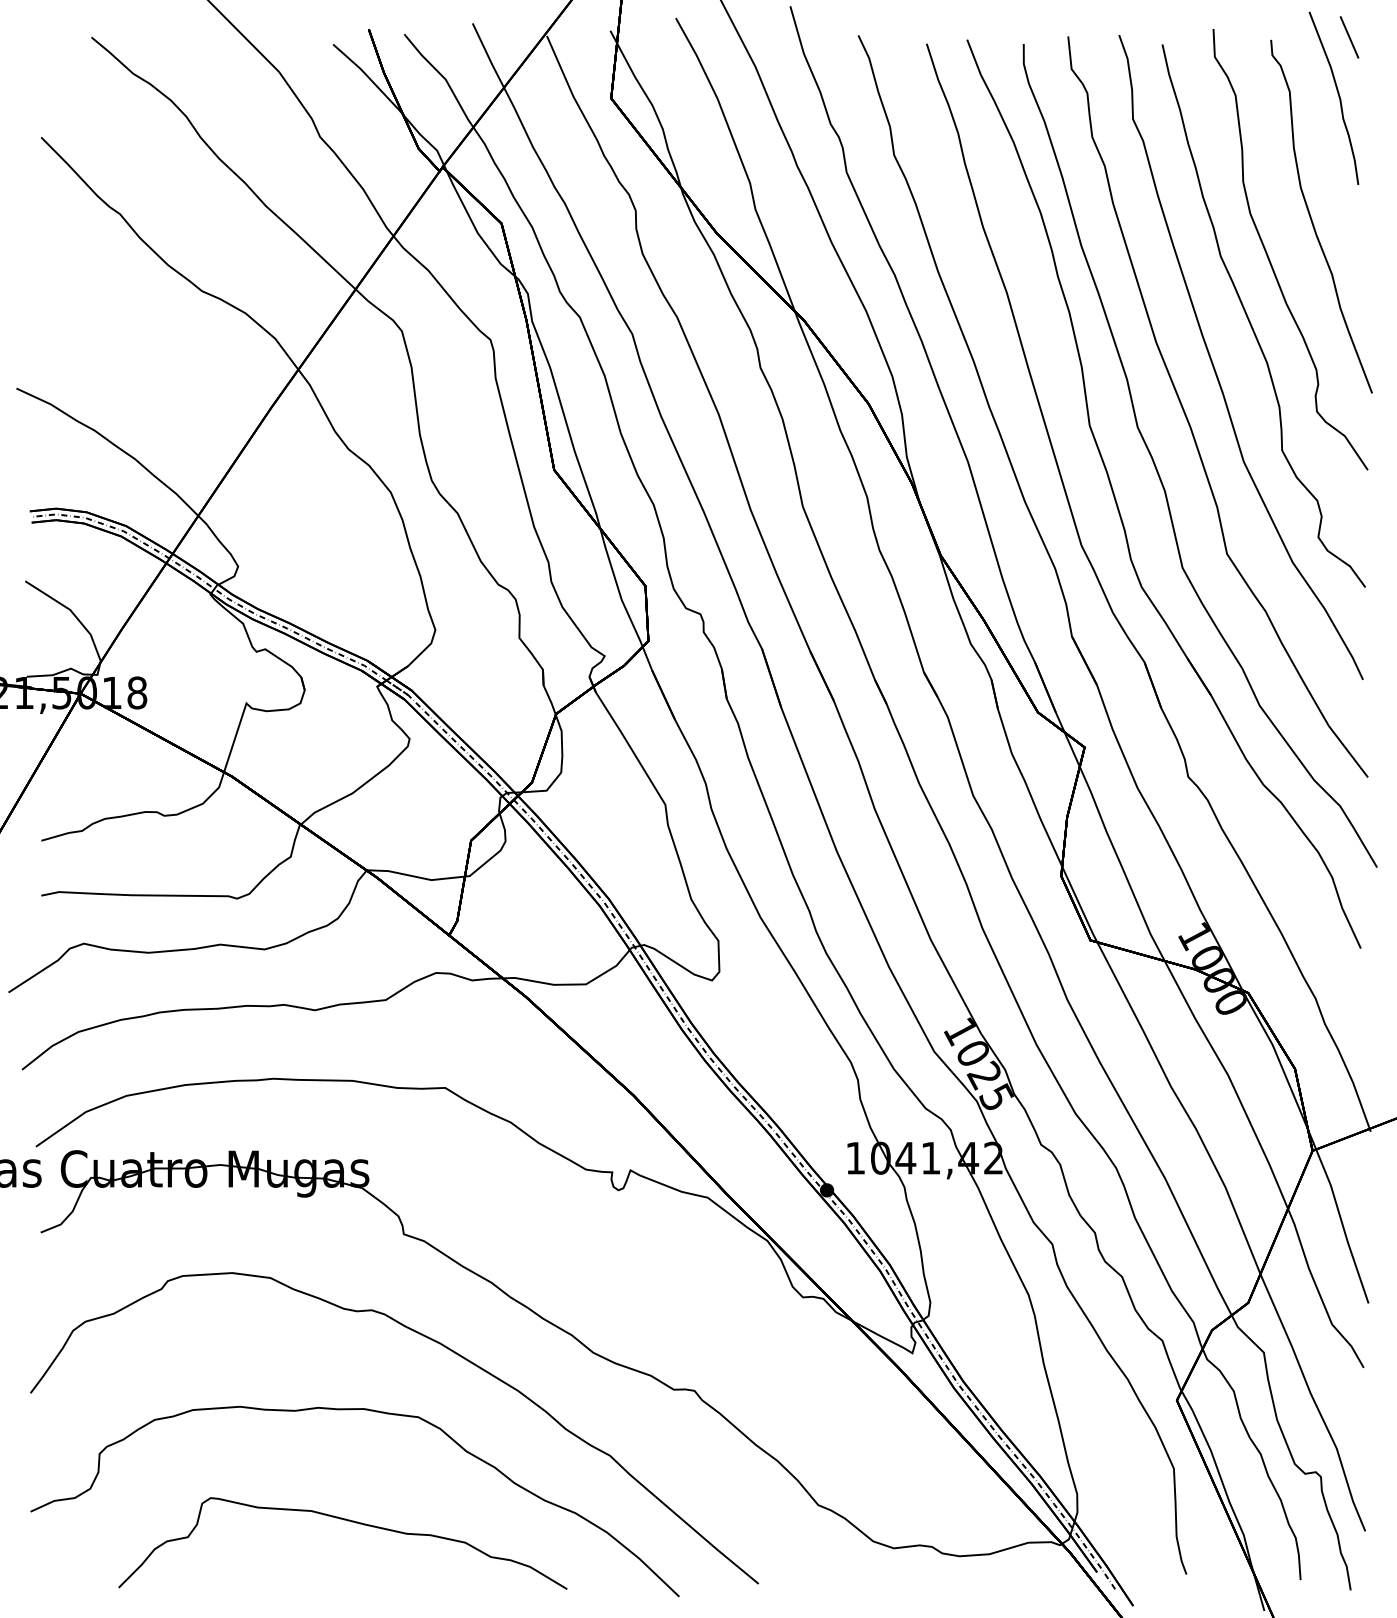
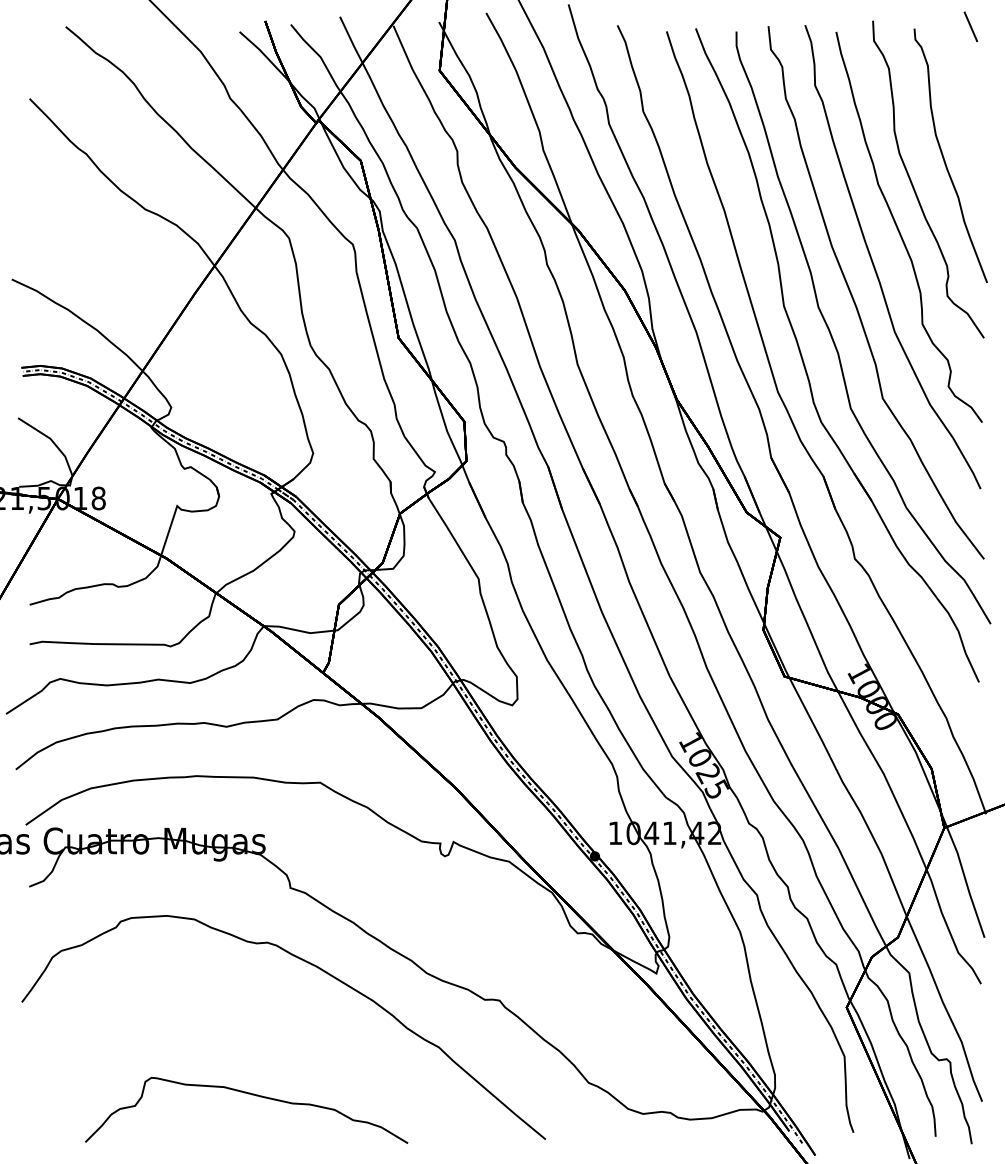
curve: (1337, 94) -> (962, 67), removed
curve: (352, 1410) -> (253, 1014), removed

